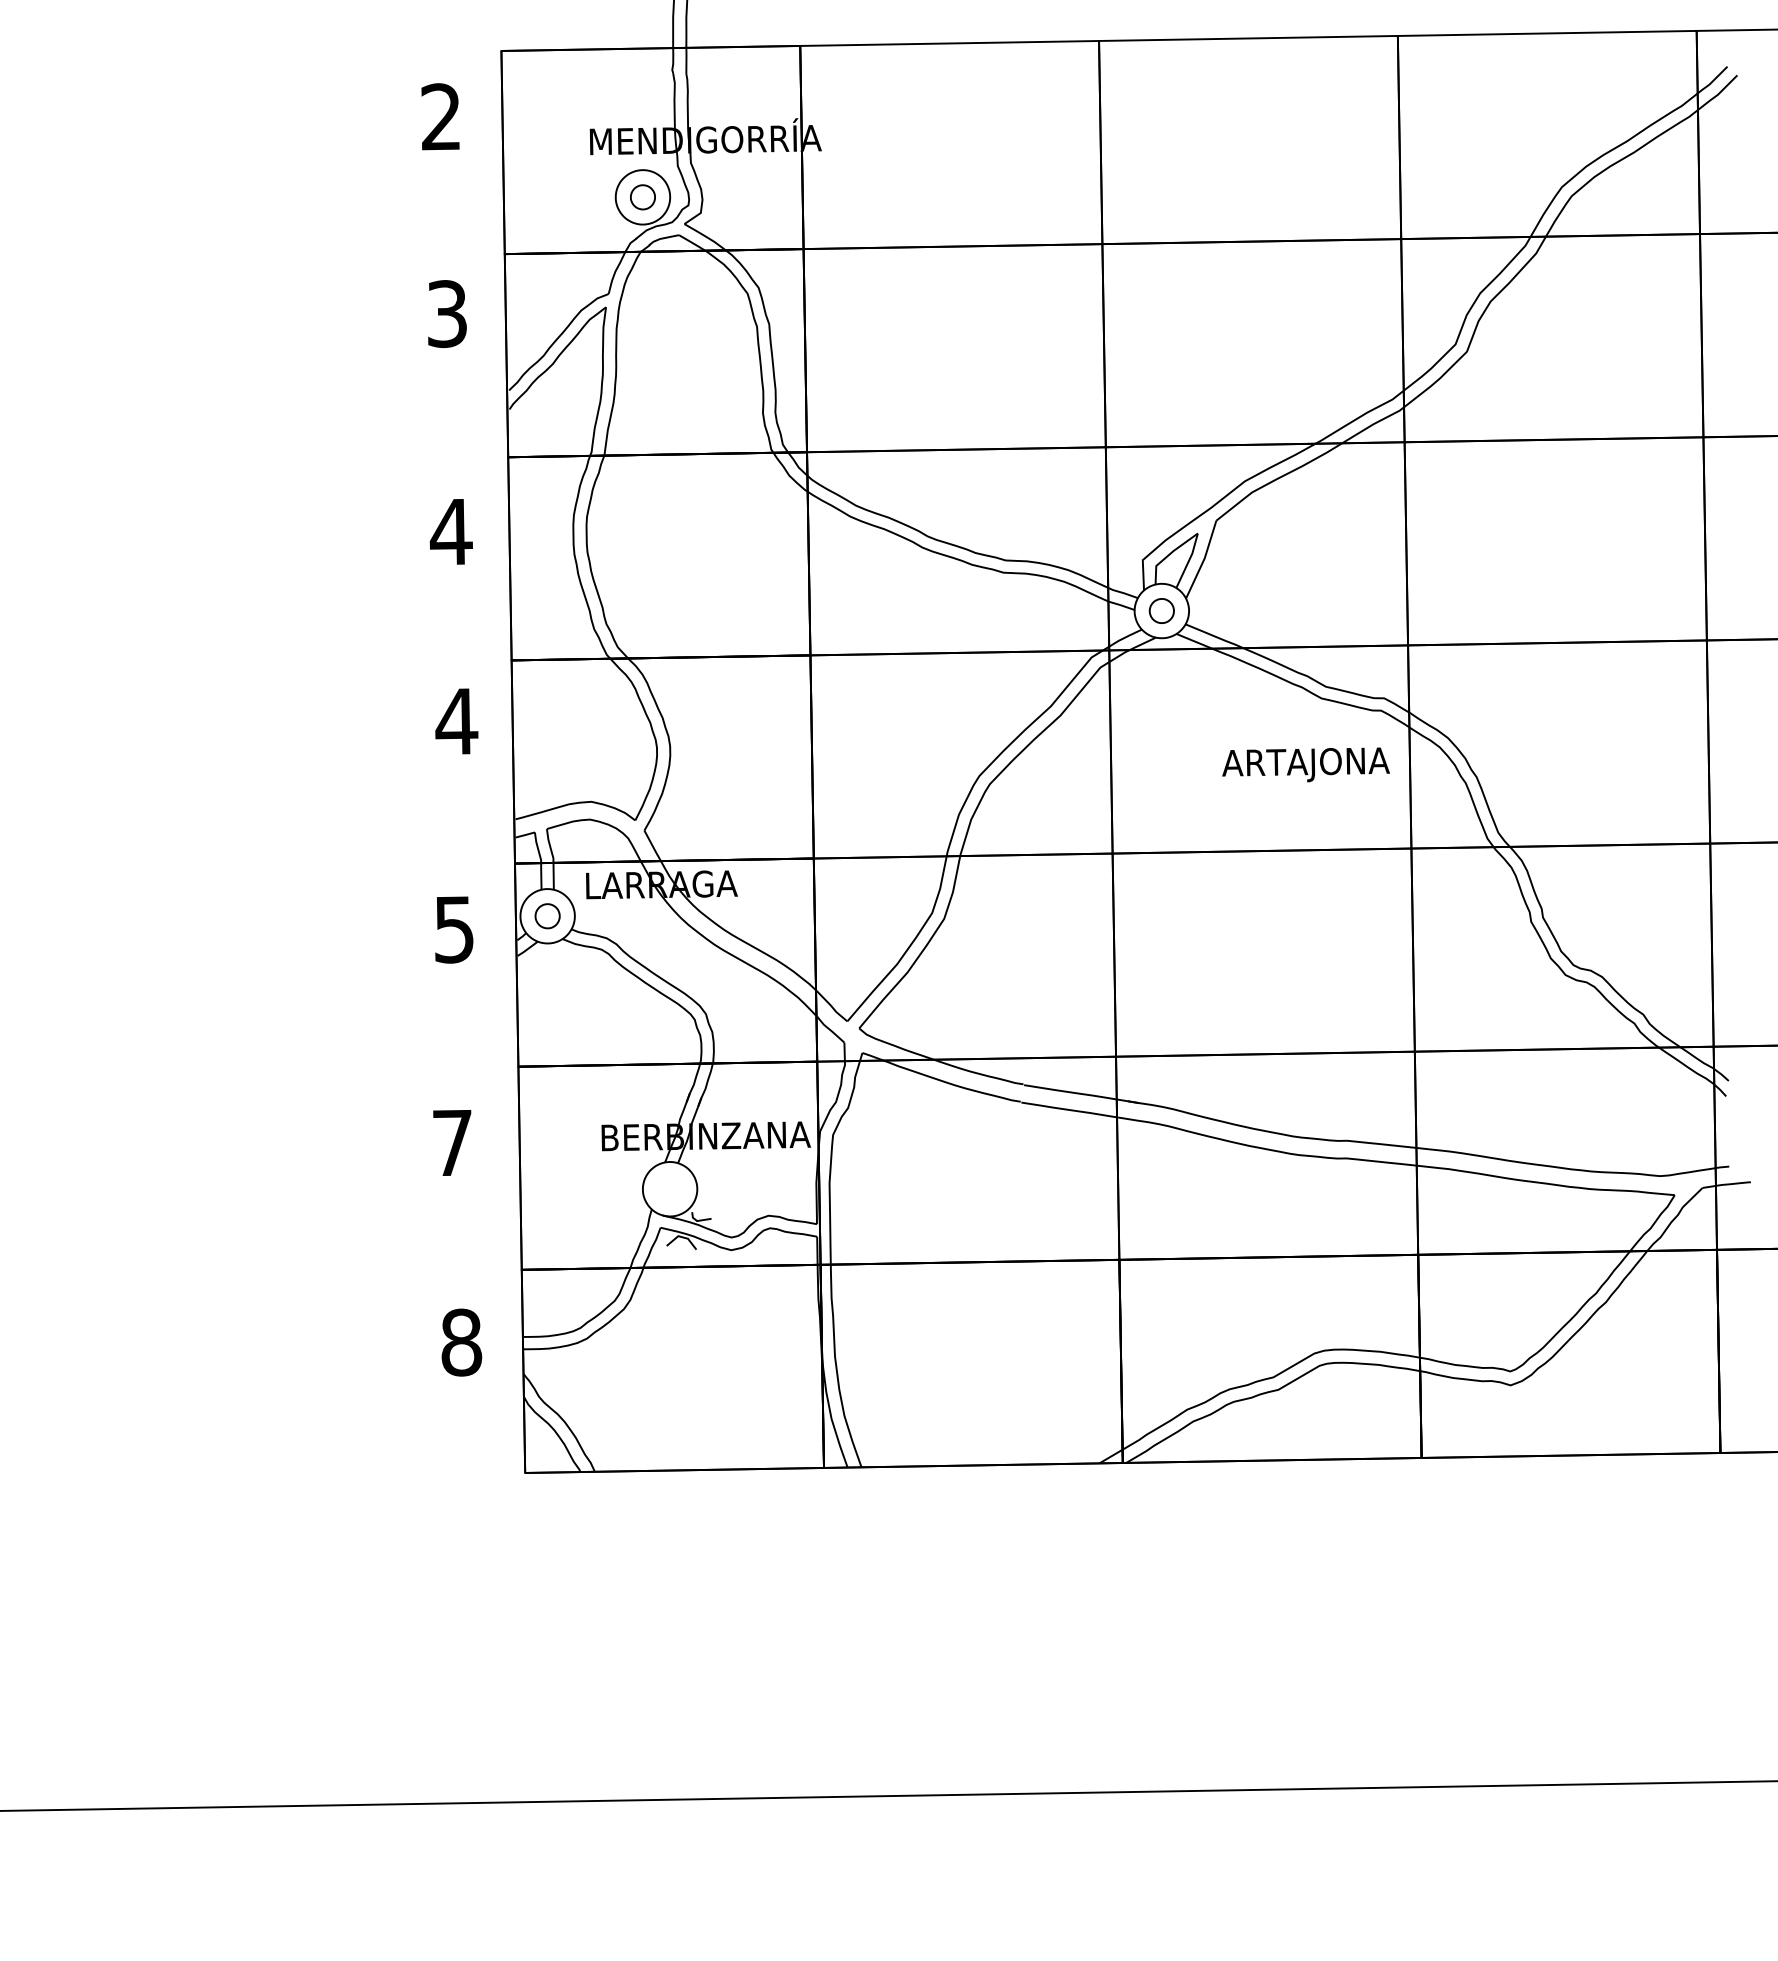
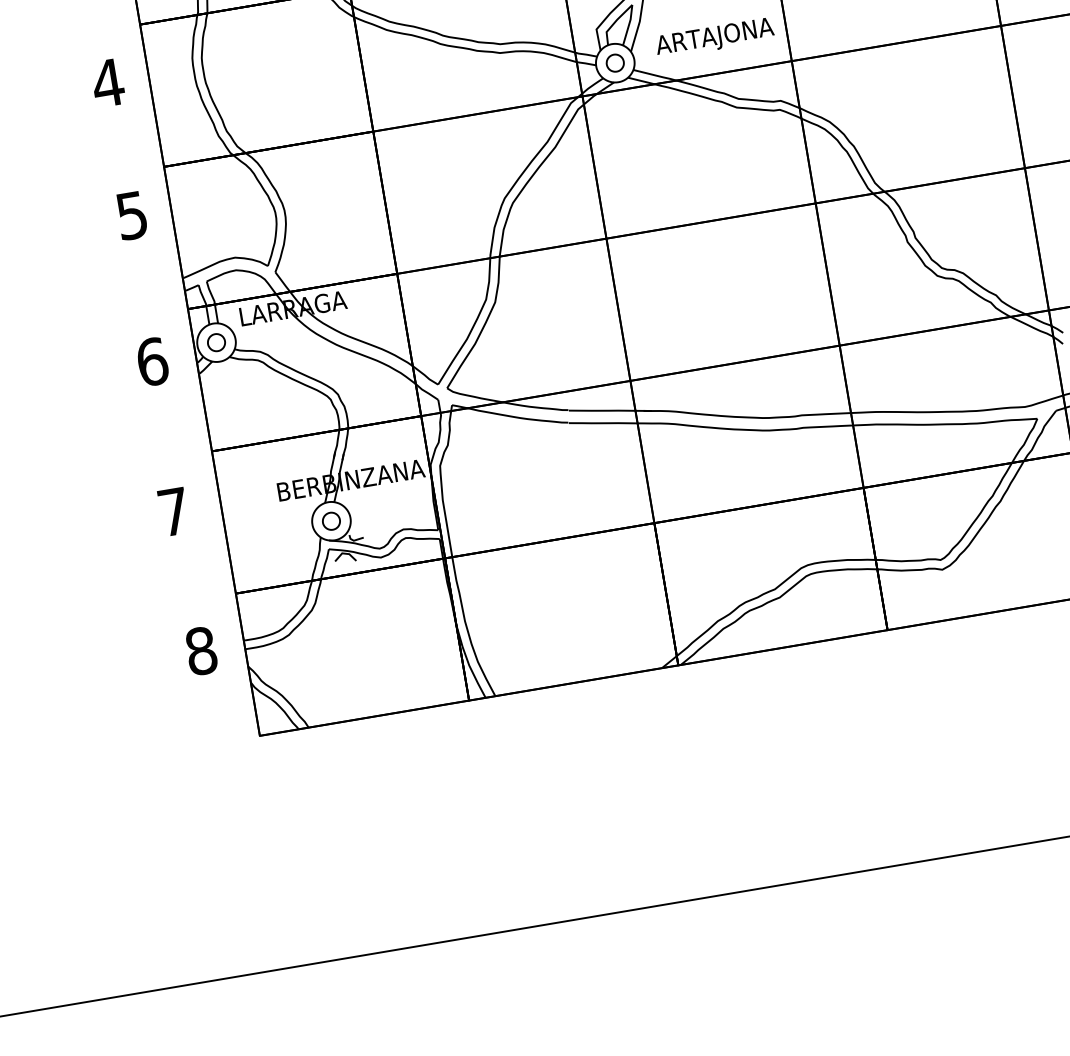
text: (456, 721) -> (131, 215), 4 -> 5
text: (1305, 764) -> (714, 37), moved
text: (454, 929) -> (152, 361), 5 -> 6
part: (670, 1189) -> (331, 521), added

